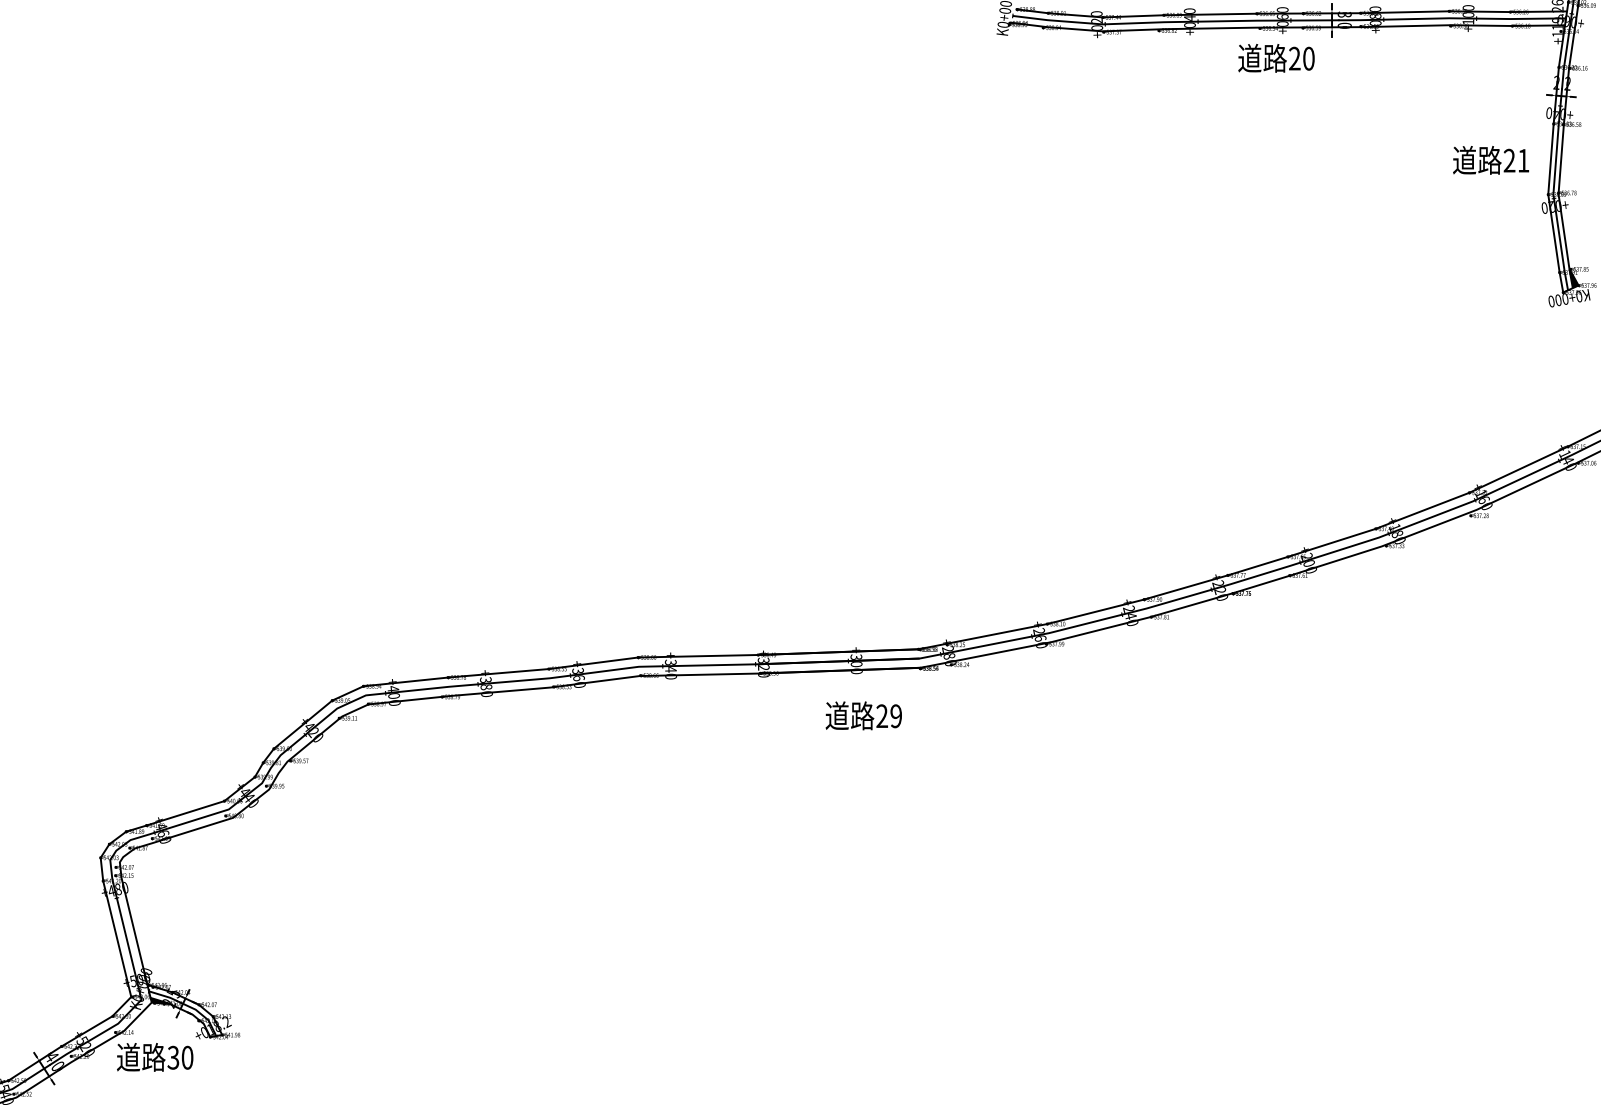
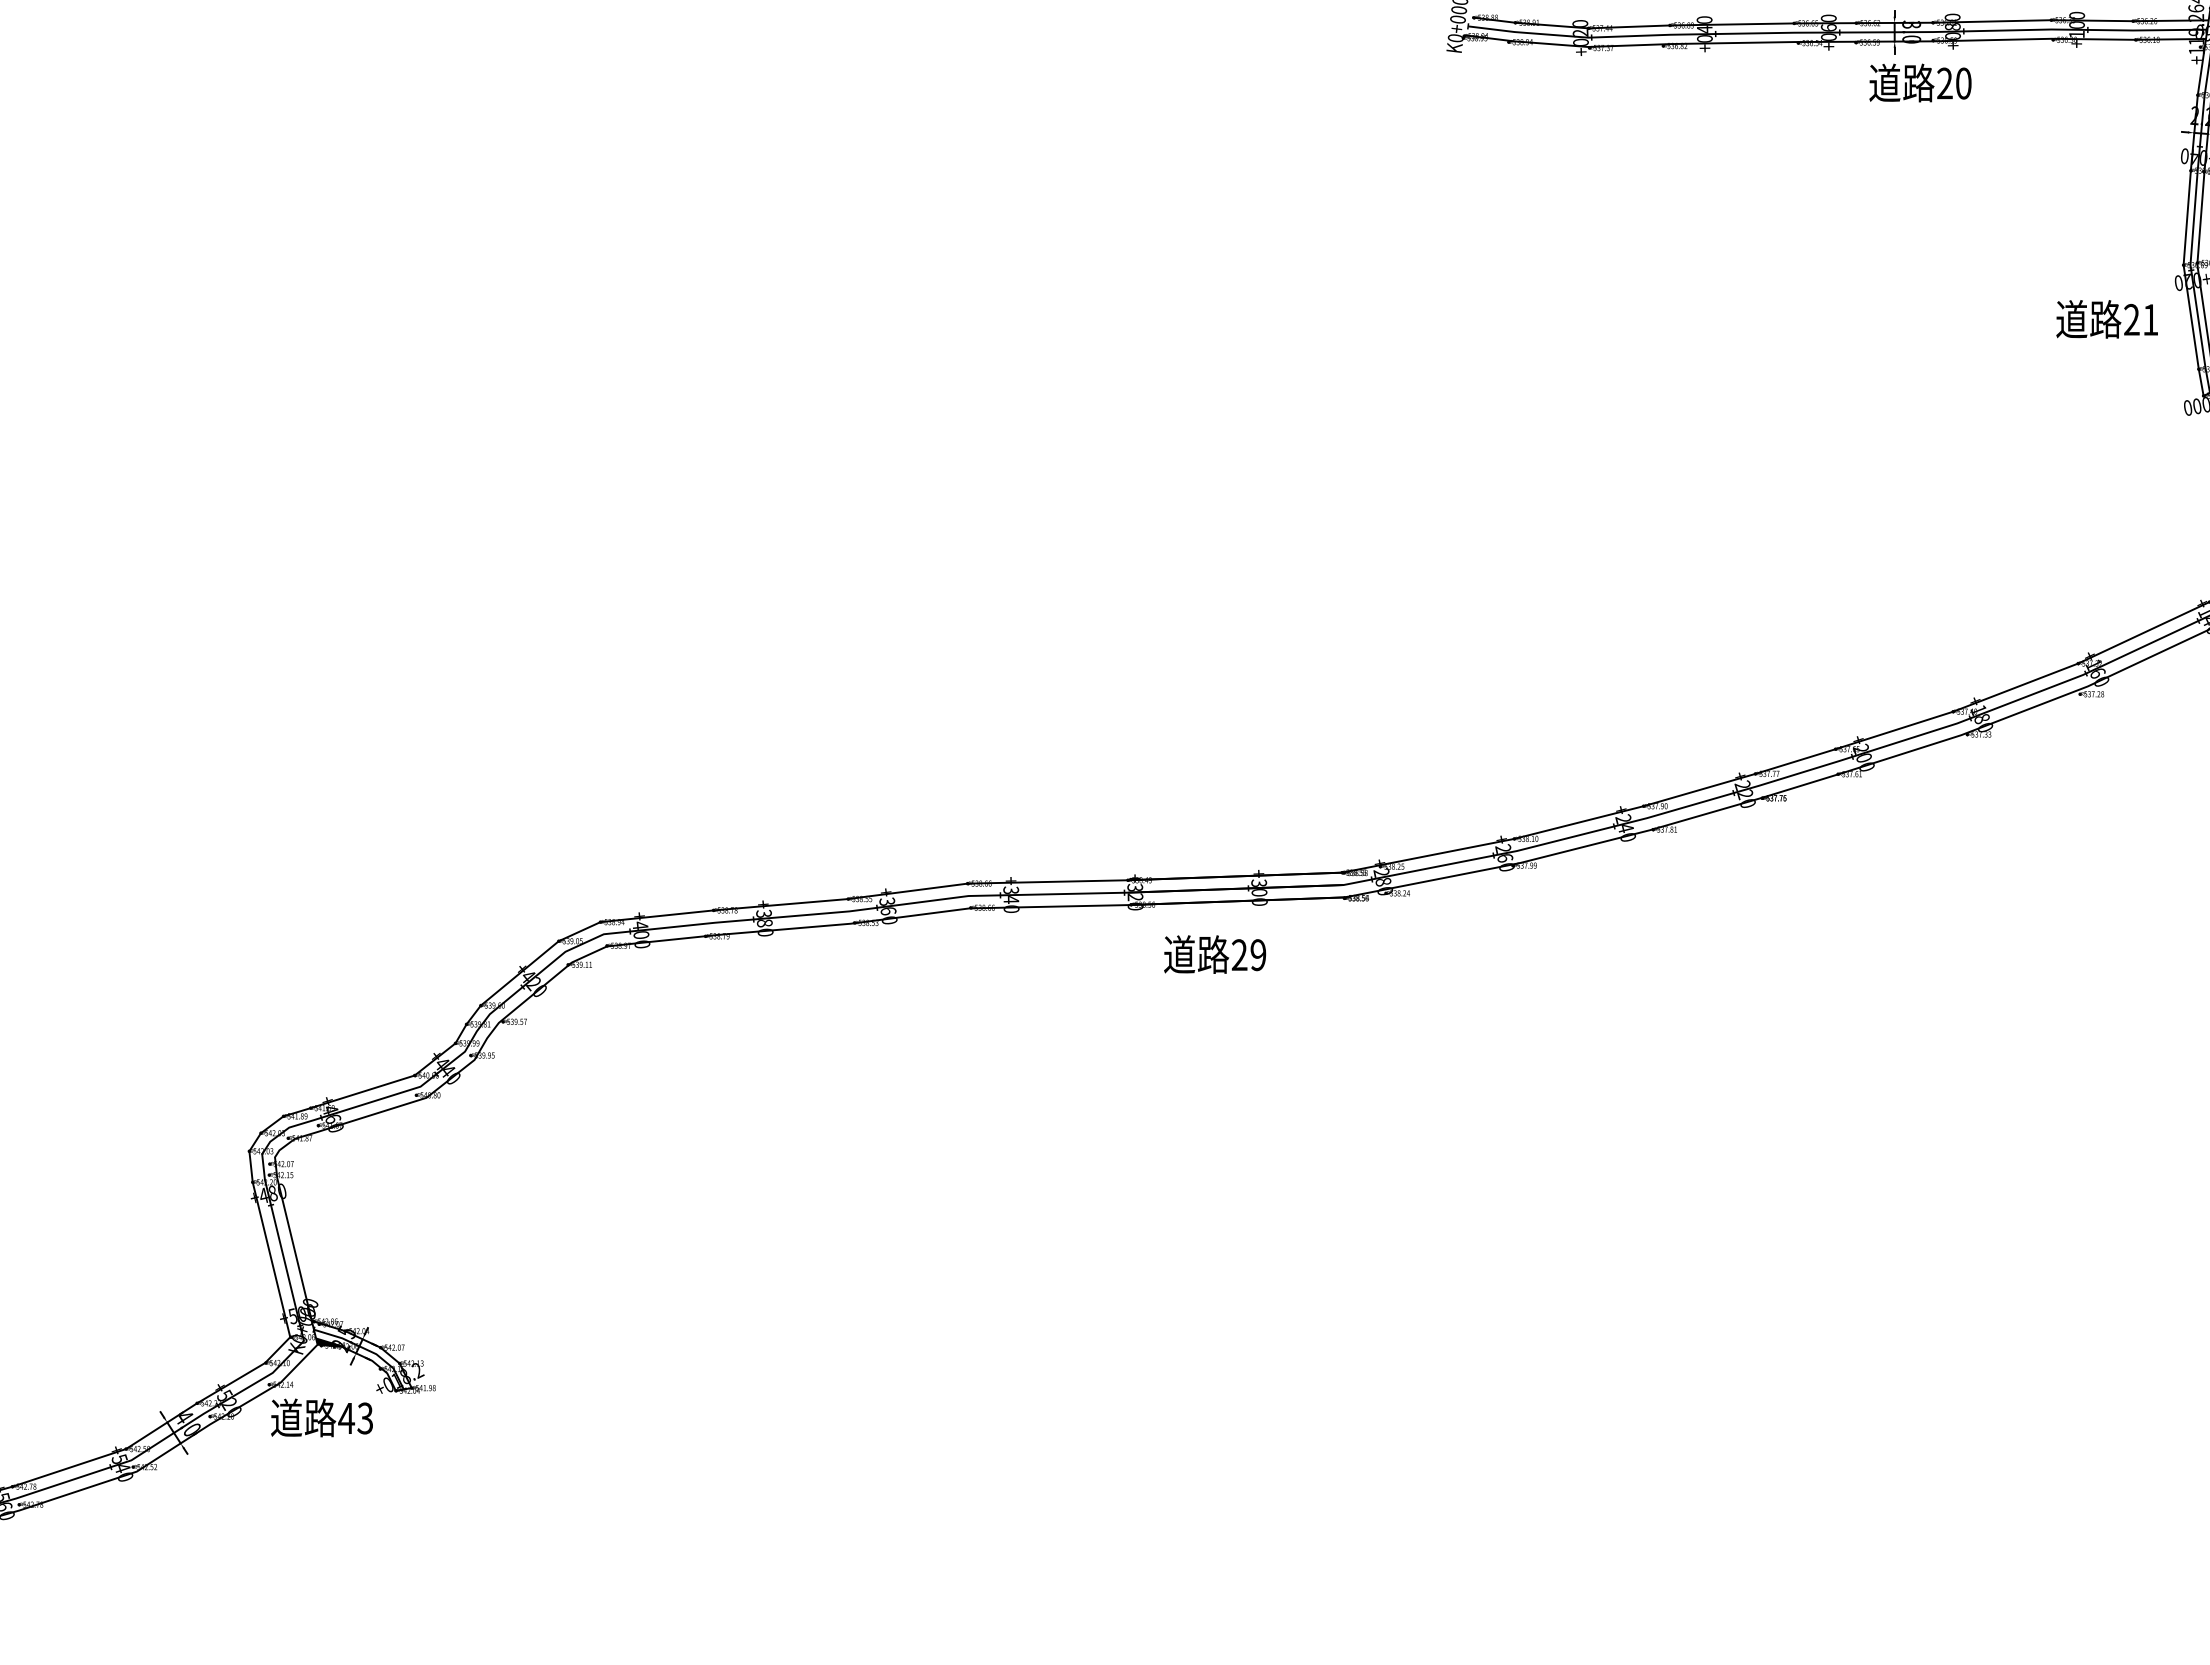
text: (1276, 57) -> (1920, 82), moved
text: (1490, 160) -> (2106, 319), moved
text: (864, 715) -> (1215, 954), moved
text: (180, 1057) -> (355, 1418), 30 -> 43

